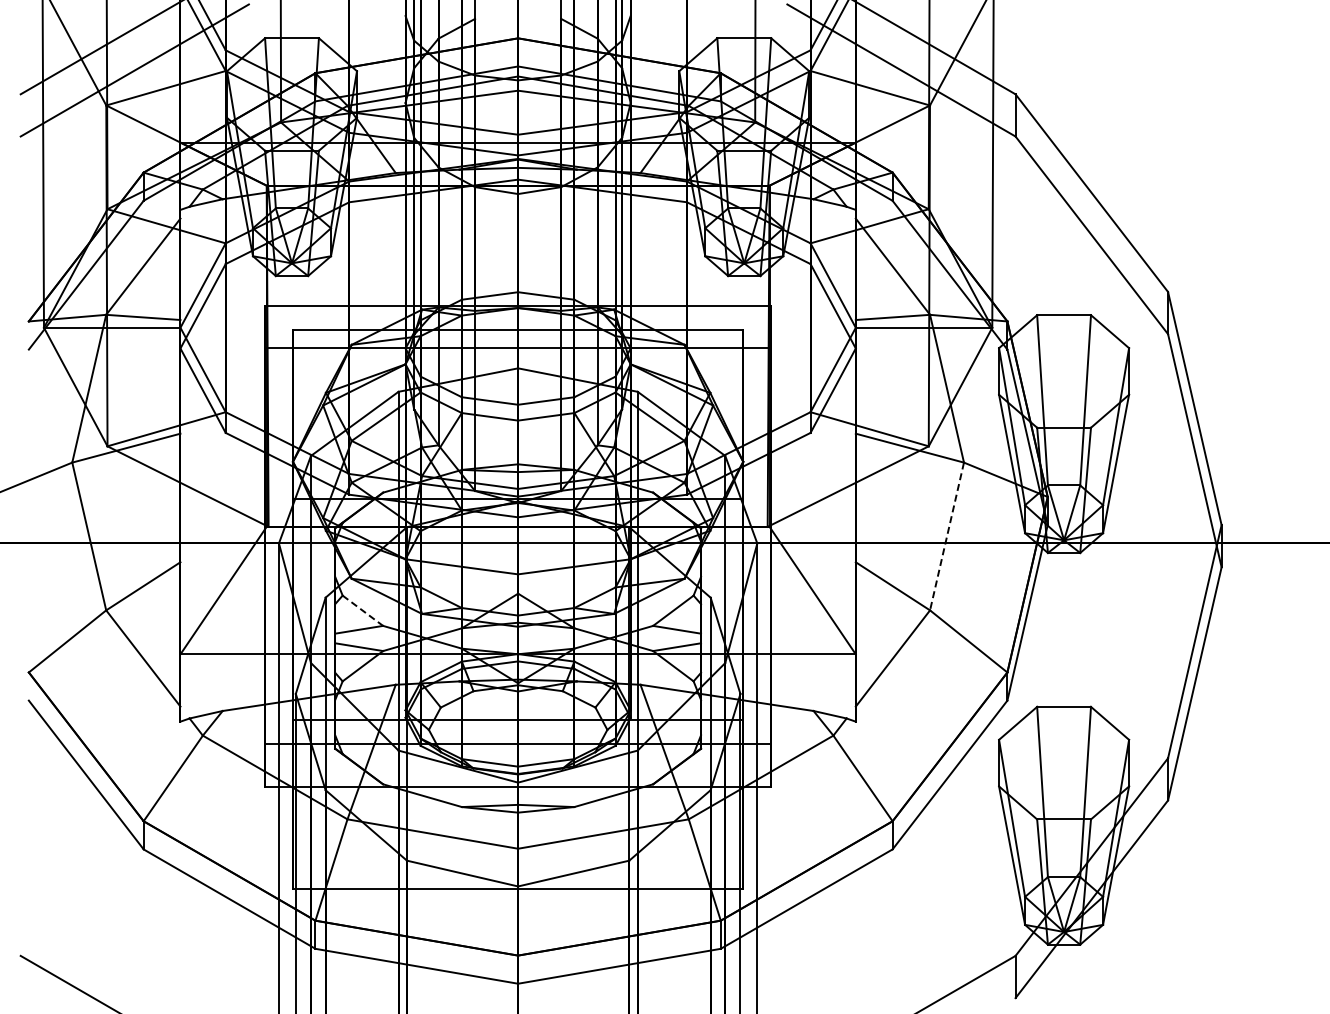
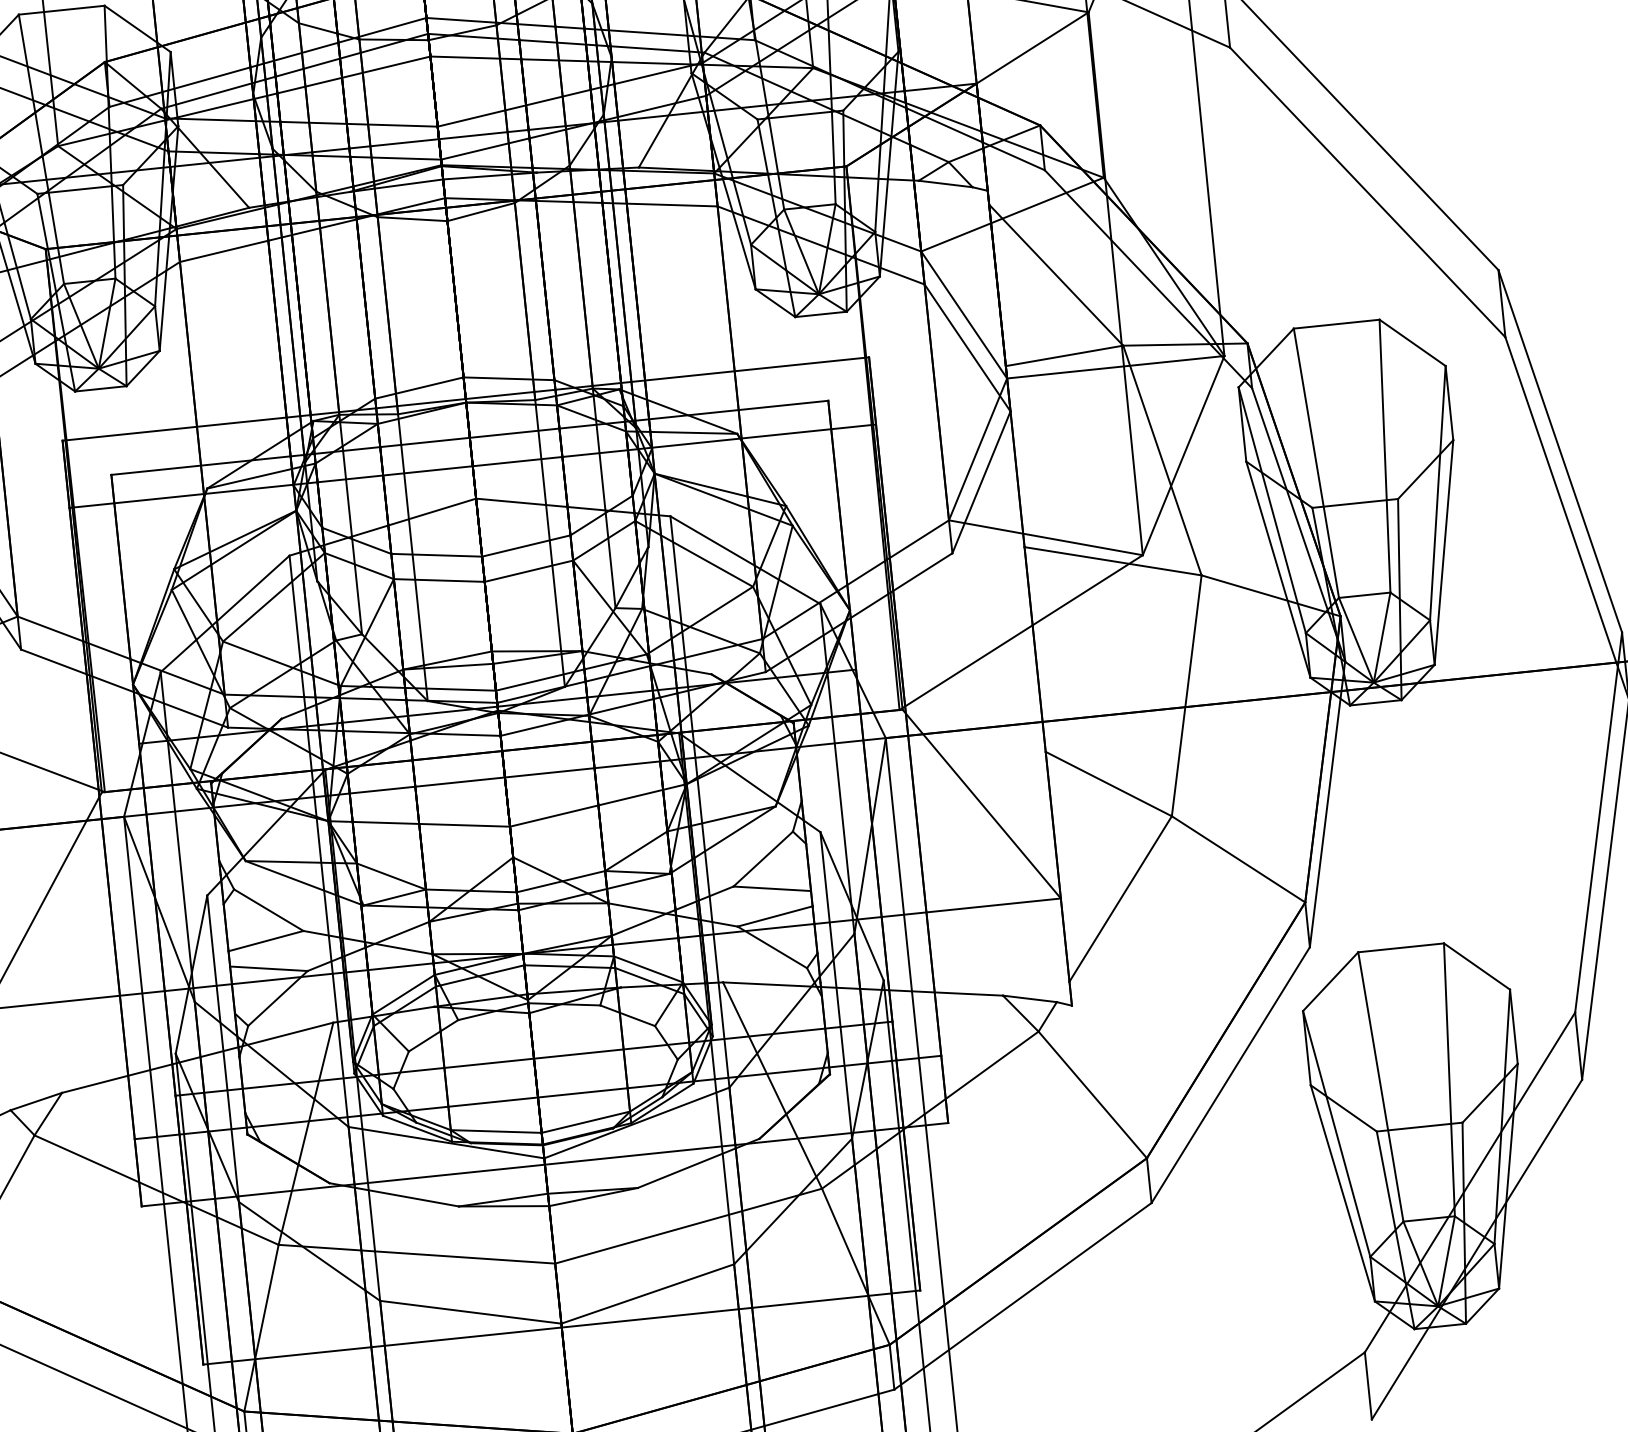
line: (947, 536) -> (1187, 695), dashed -> solid
line: (363, 611) -> (269, 911), dashed -> solid

